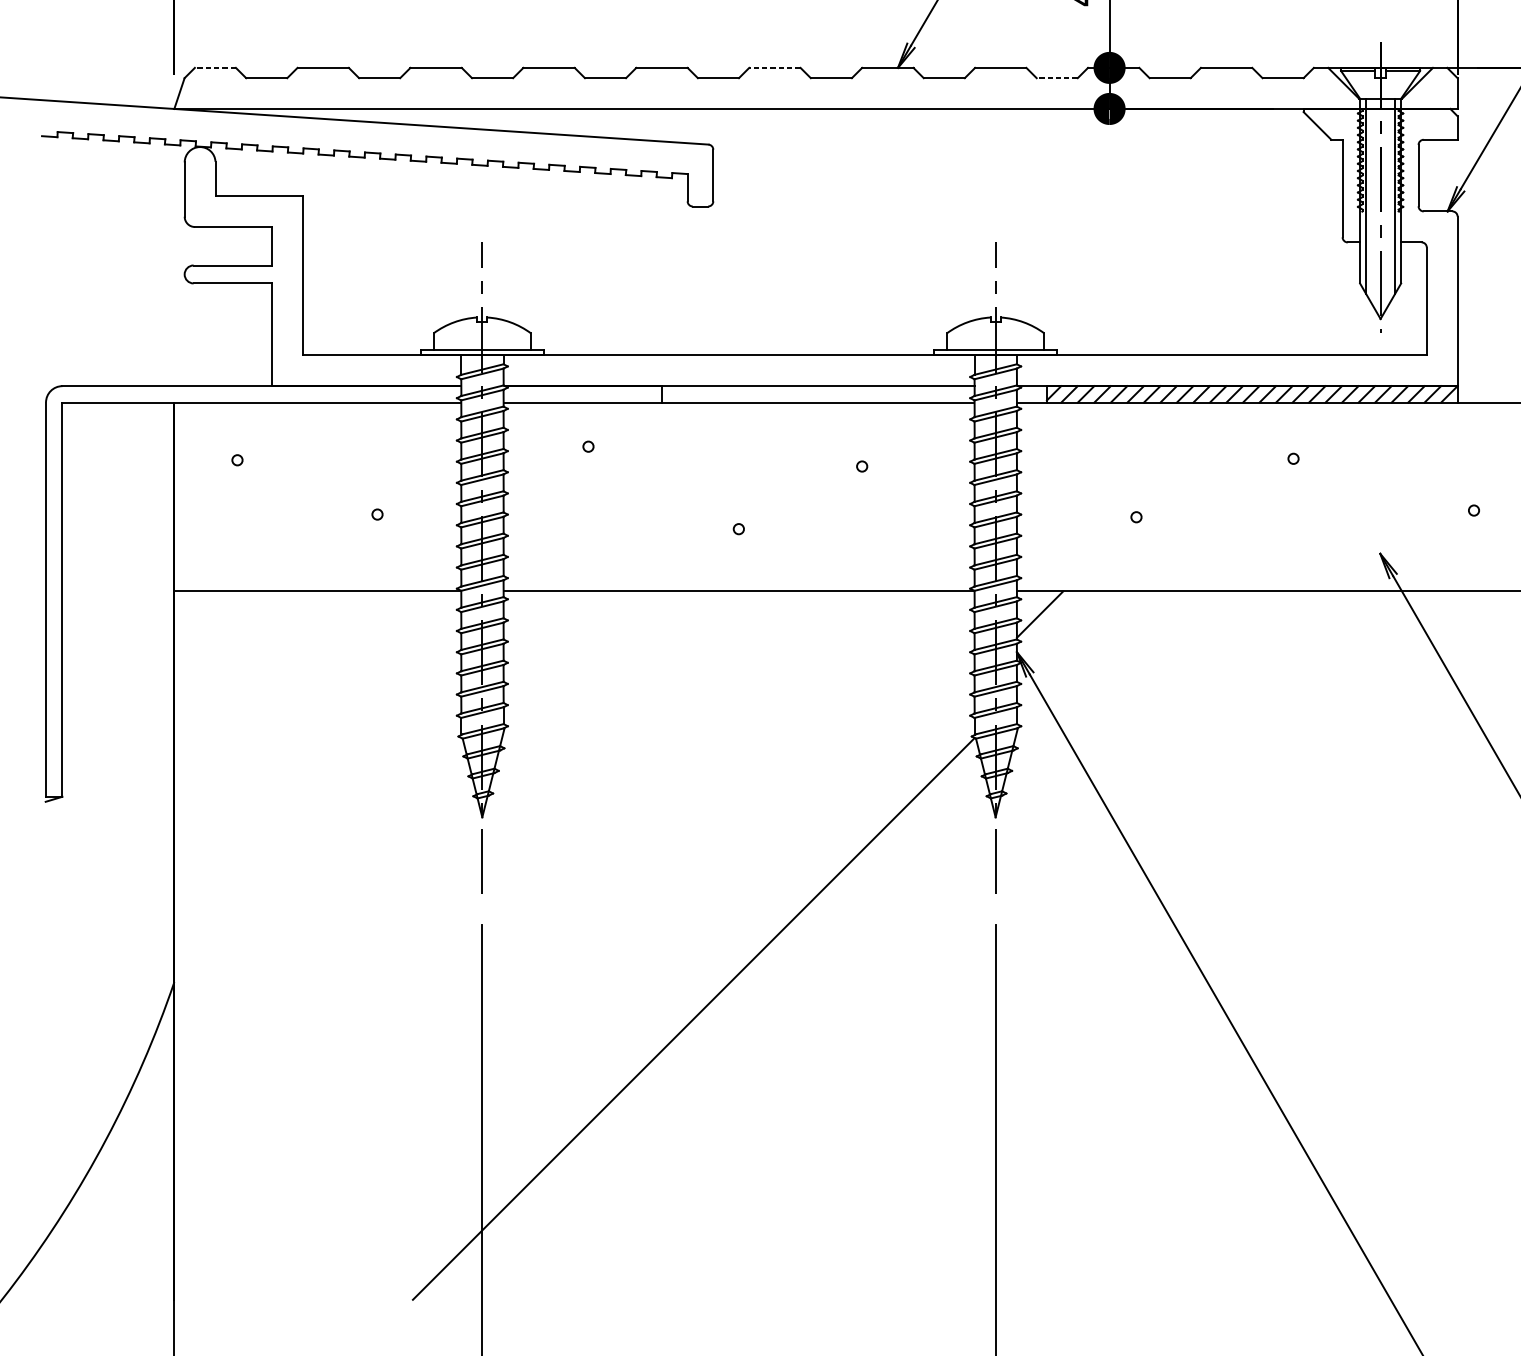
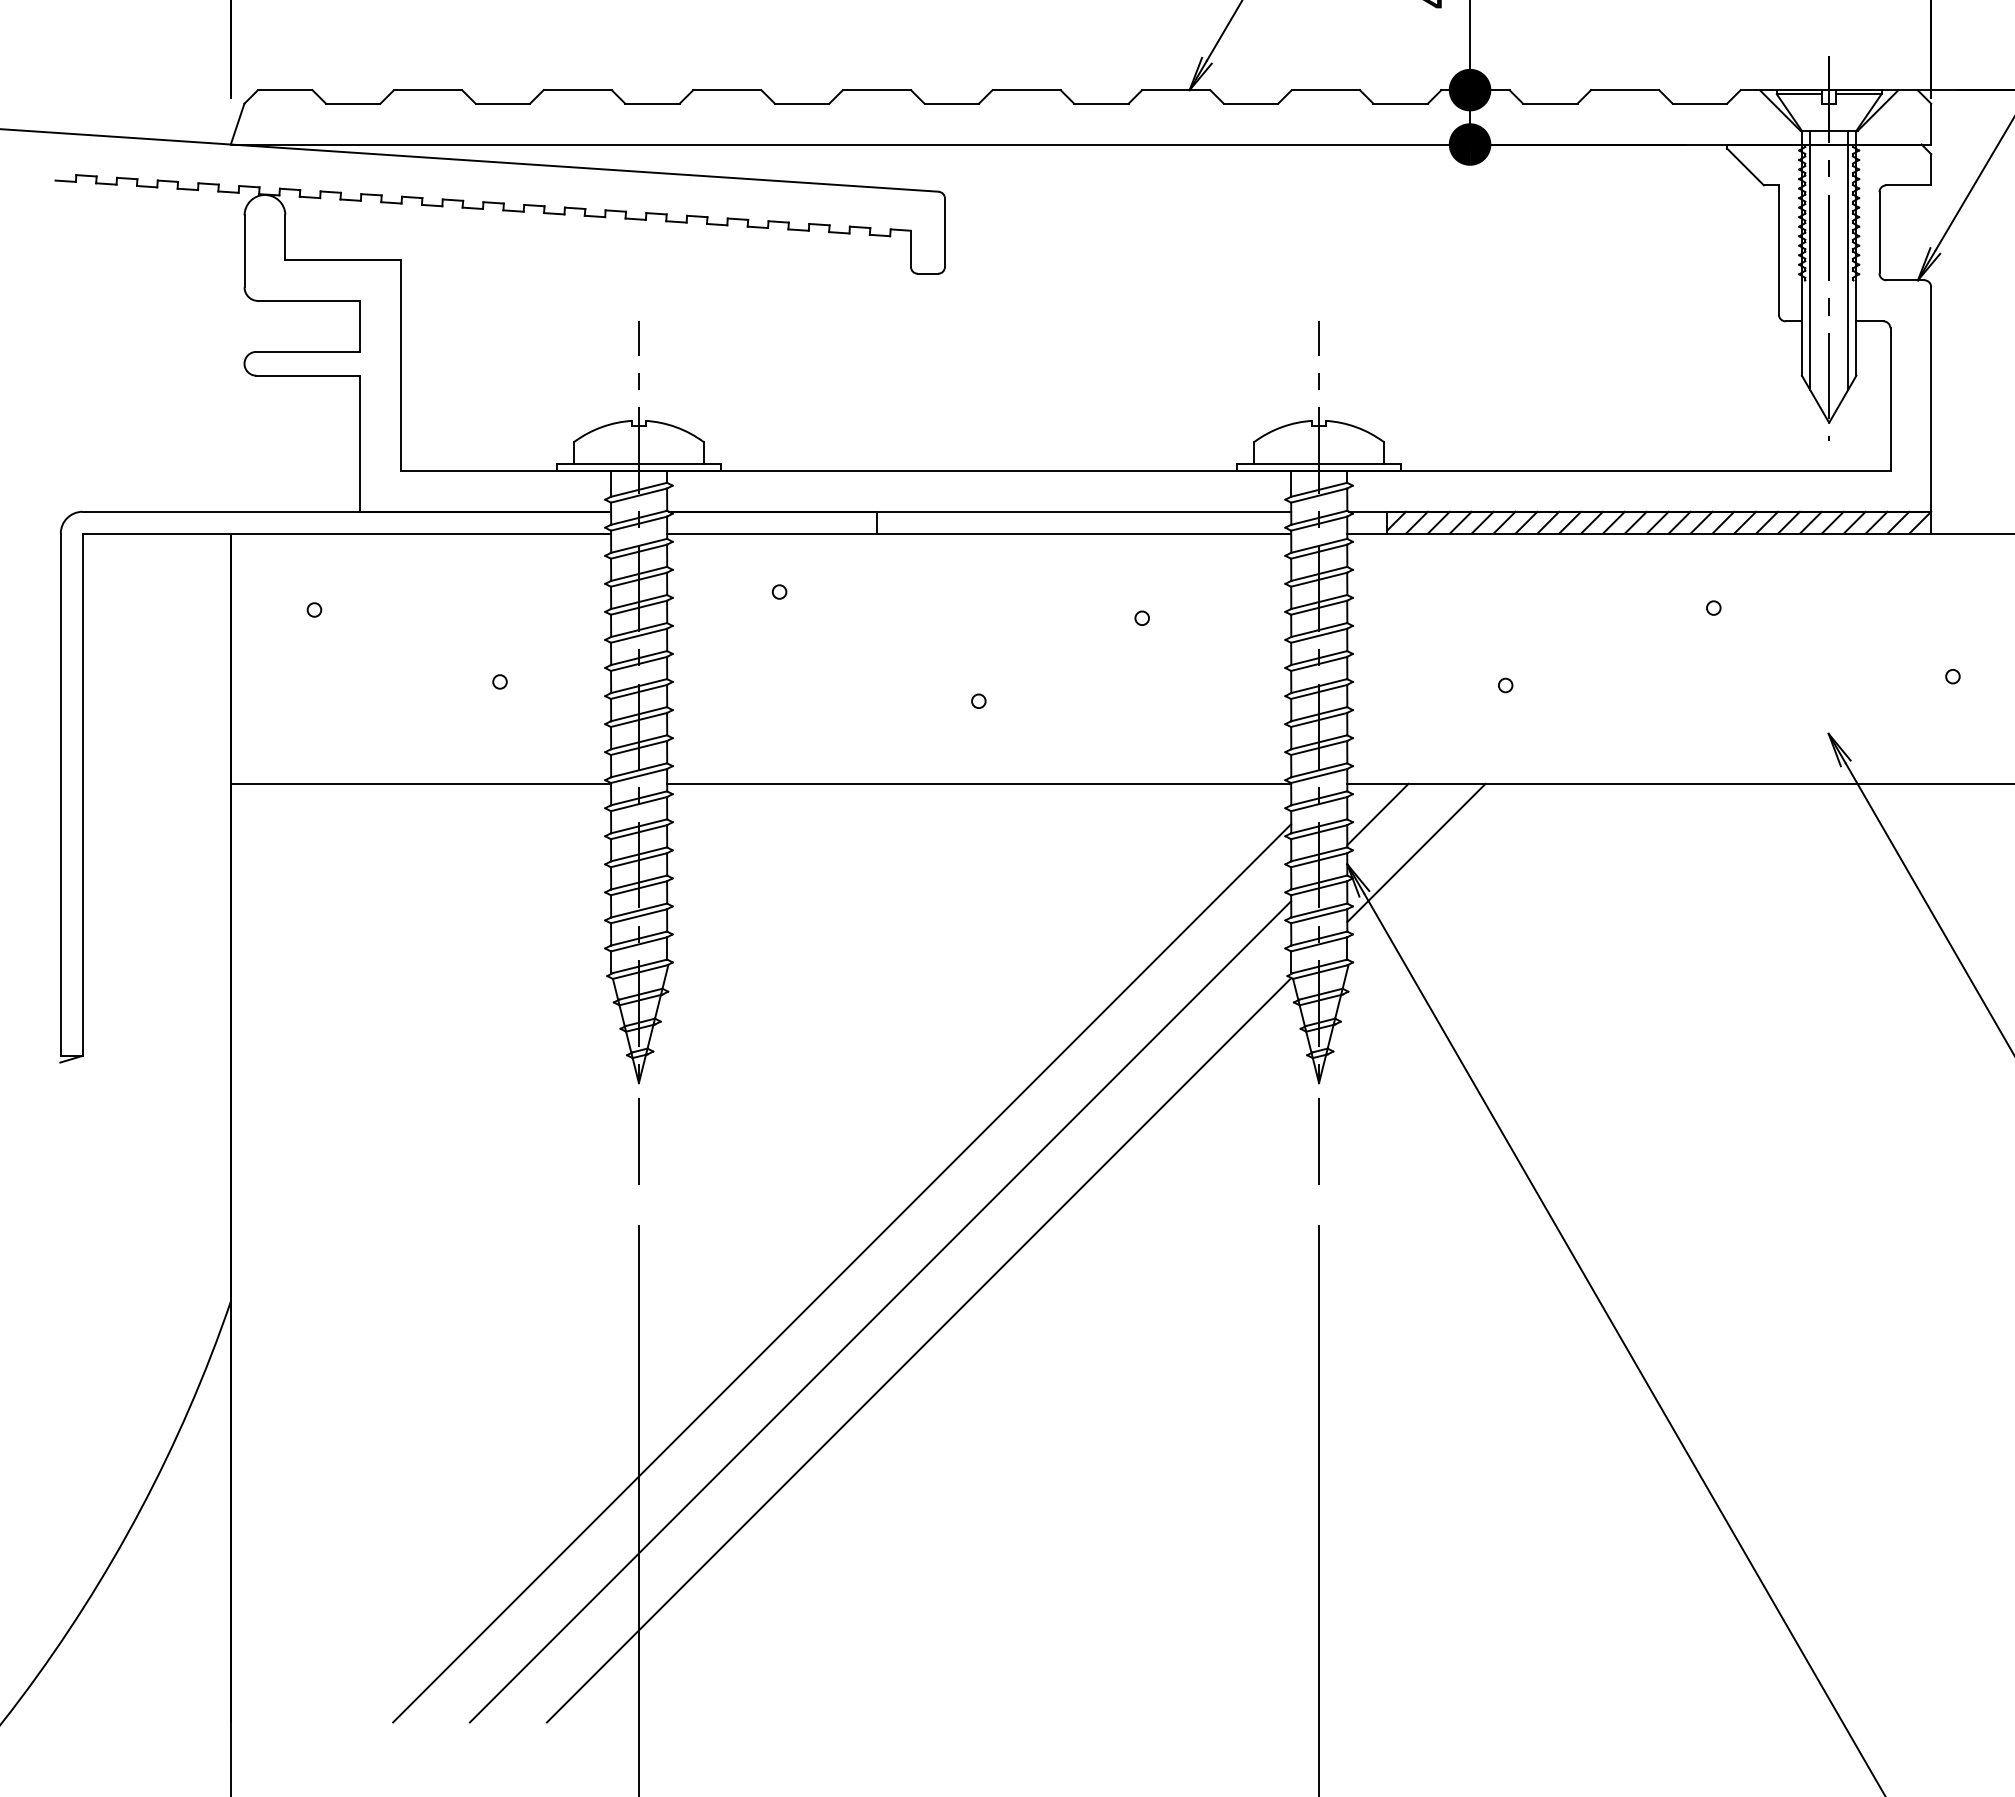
line: (214, 68) -> (284, 90), dashed -> solid
line: (774, 68) -> (1026, 90), dashed -> solid
line: (1057, 78) -> (1400, 103), dashed -> solid
line: (1069, 643) -> (1416, 852), added
line: (635, 961) -> (842, 1273), added
line: (664, 989) -> (880, 1311), added

